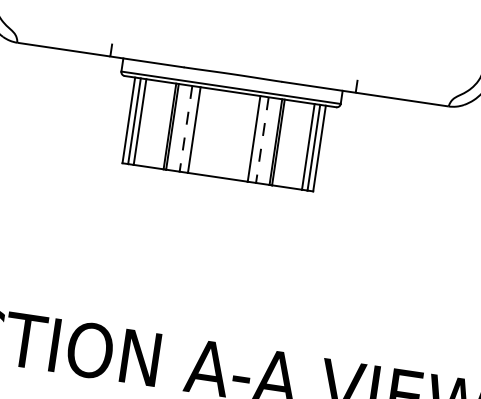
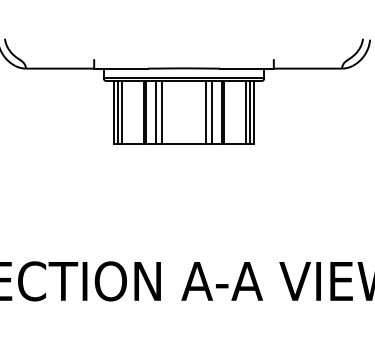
line: (186, 129) -> (156, 112), dashed -> solid
line: (261, 140) -> (211, 112), dashed -> solid

